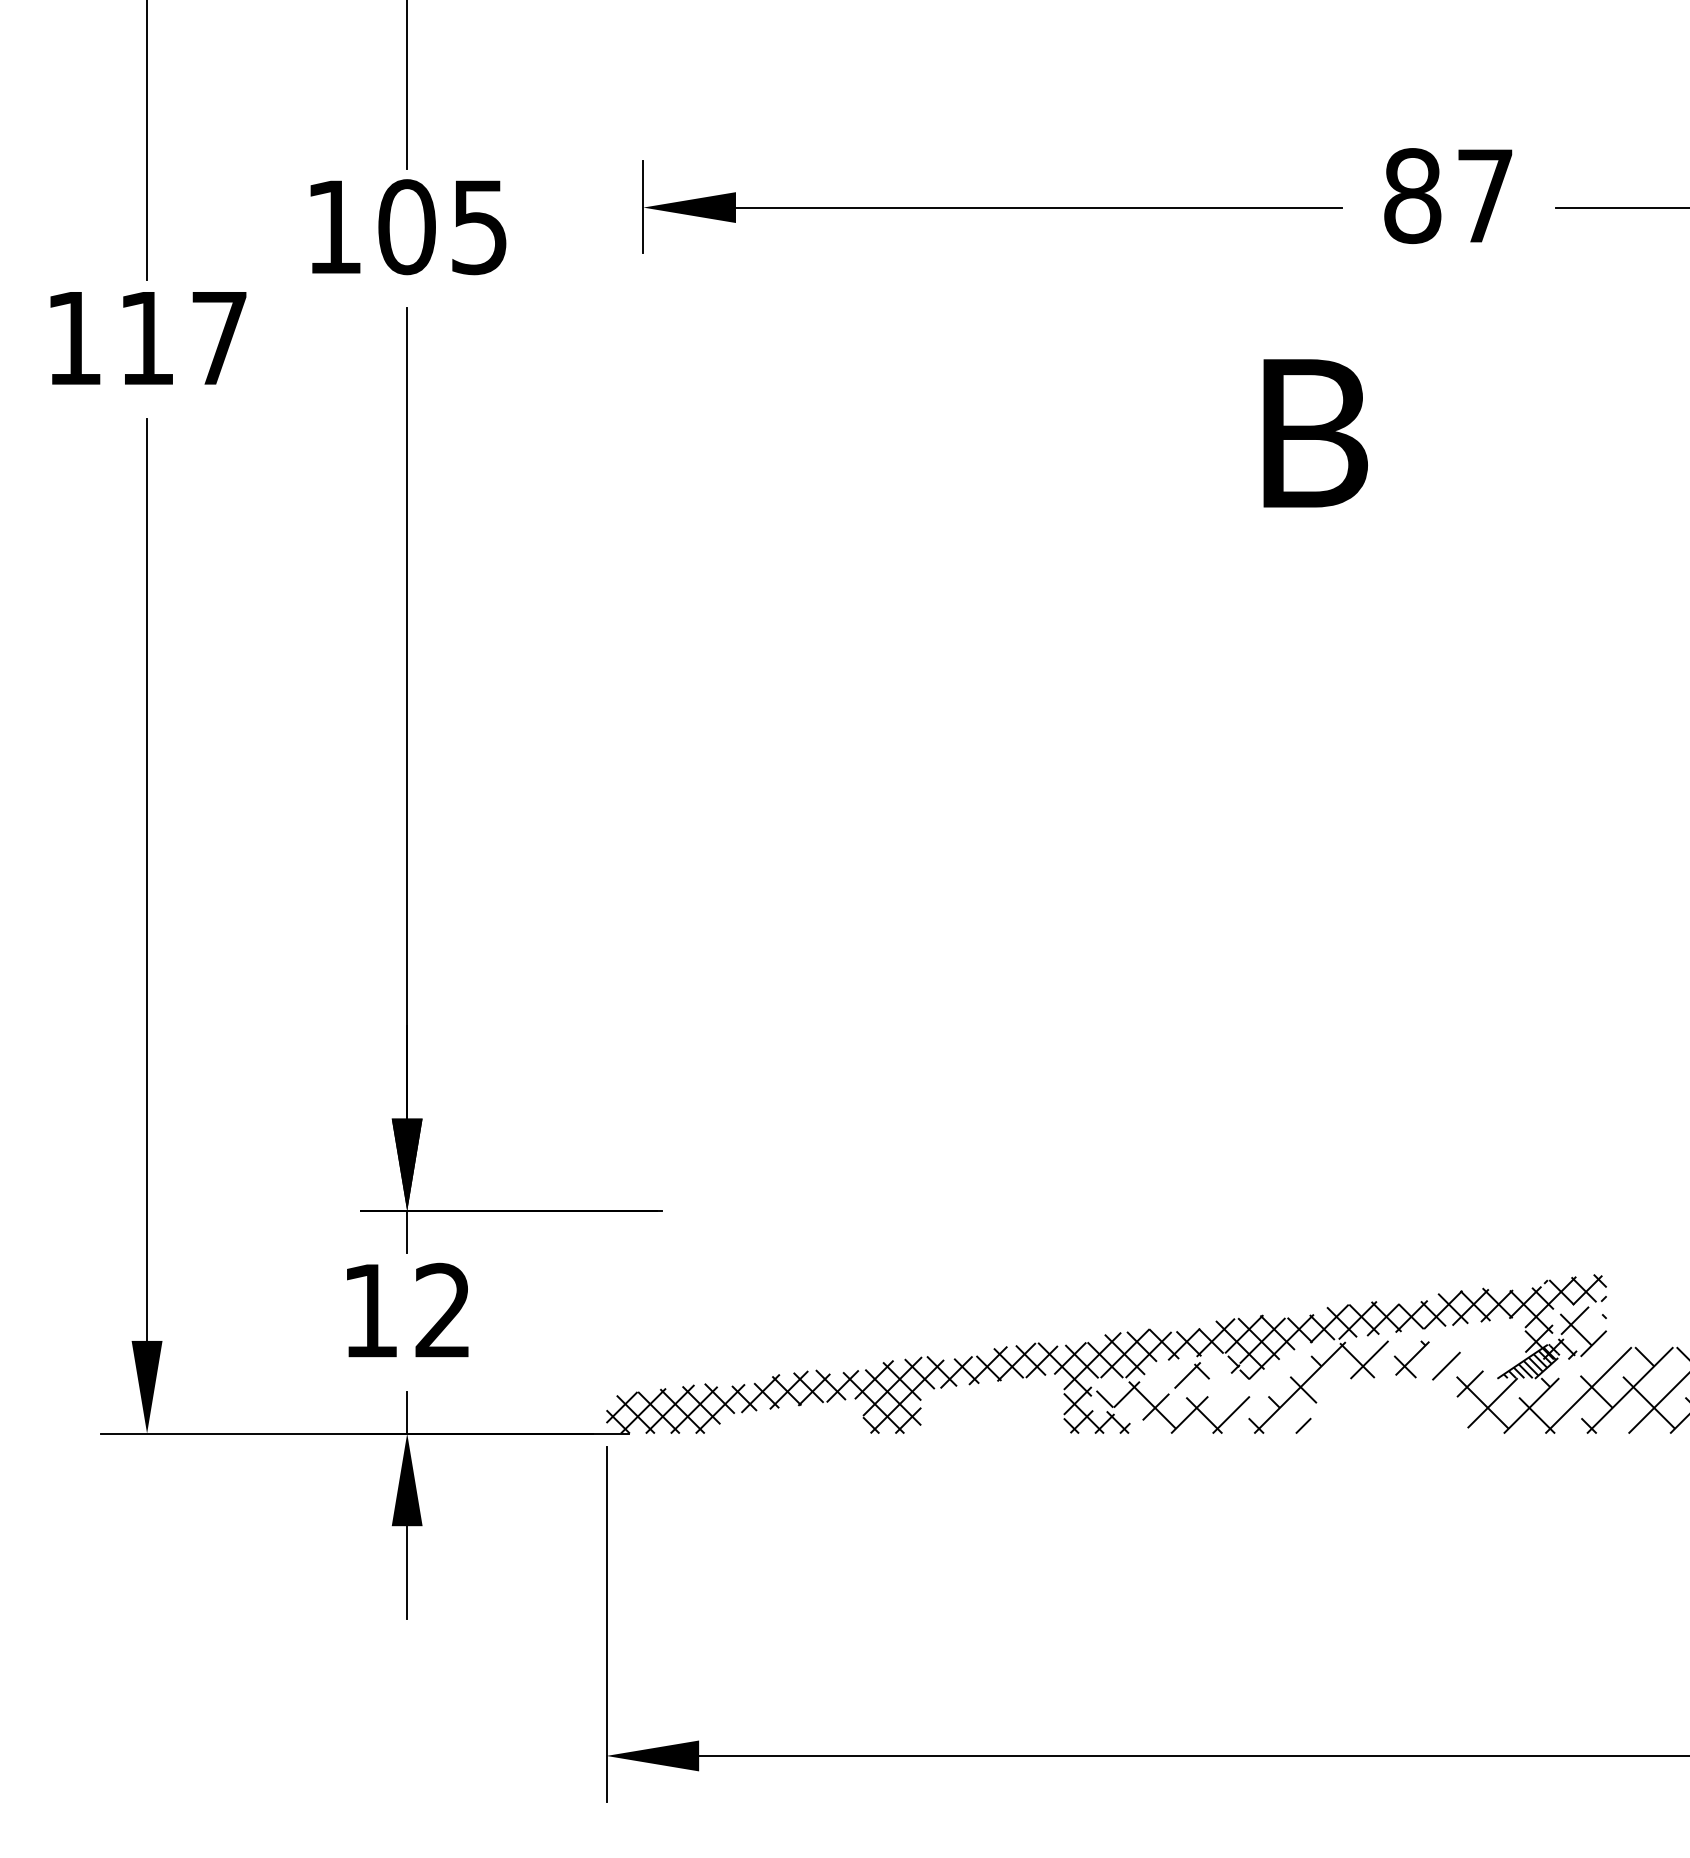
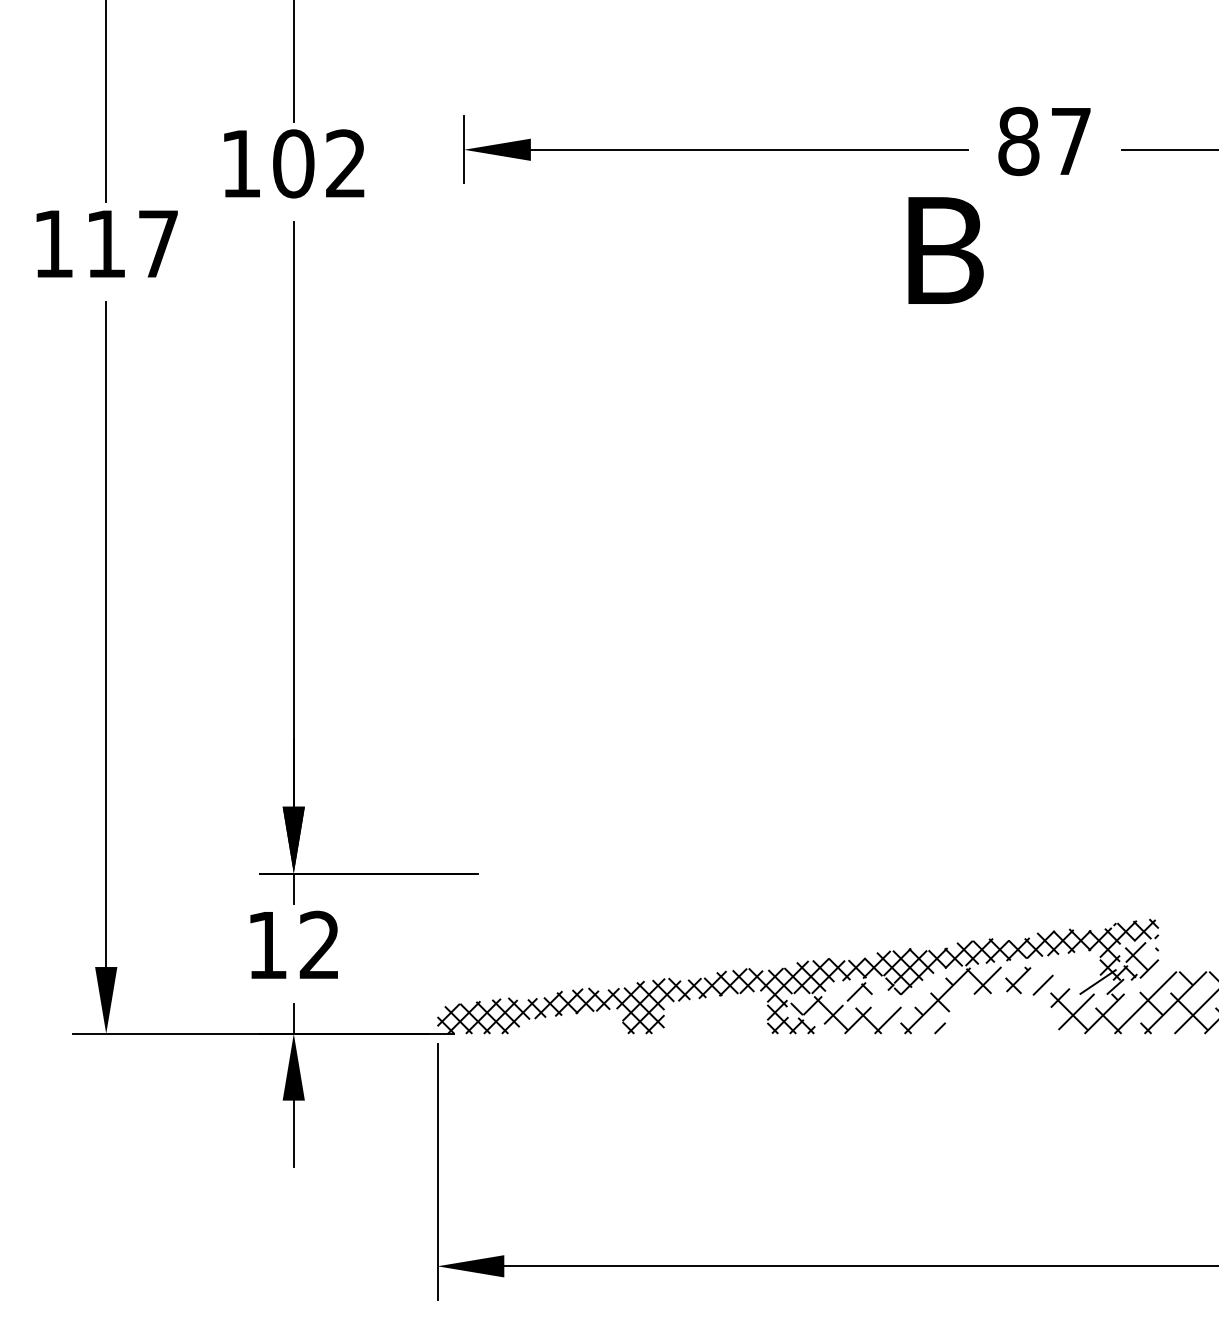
text: (479, 227) -> (345, 164), 105 -> 102
text: (1315, 433) -> (945, 250), moved
hatch: (1528, 1361) -> (1102, 981), removed

